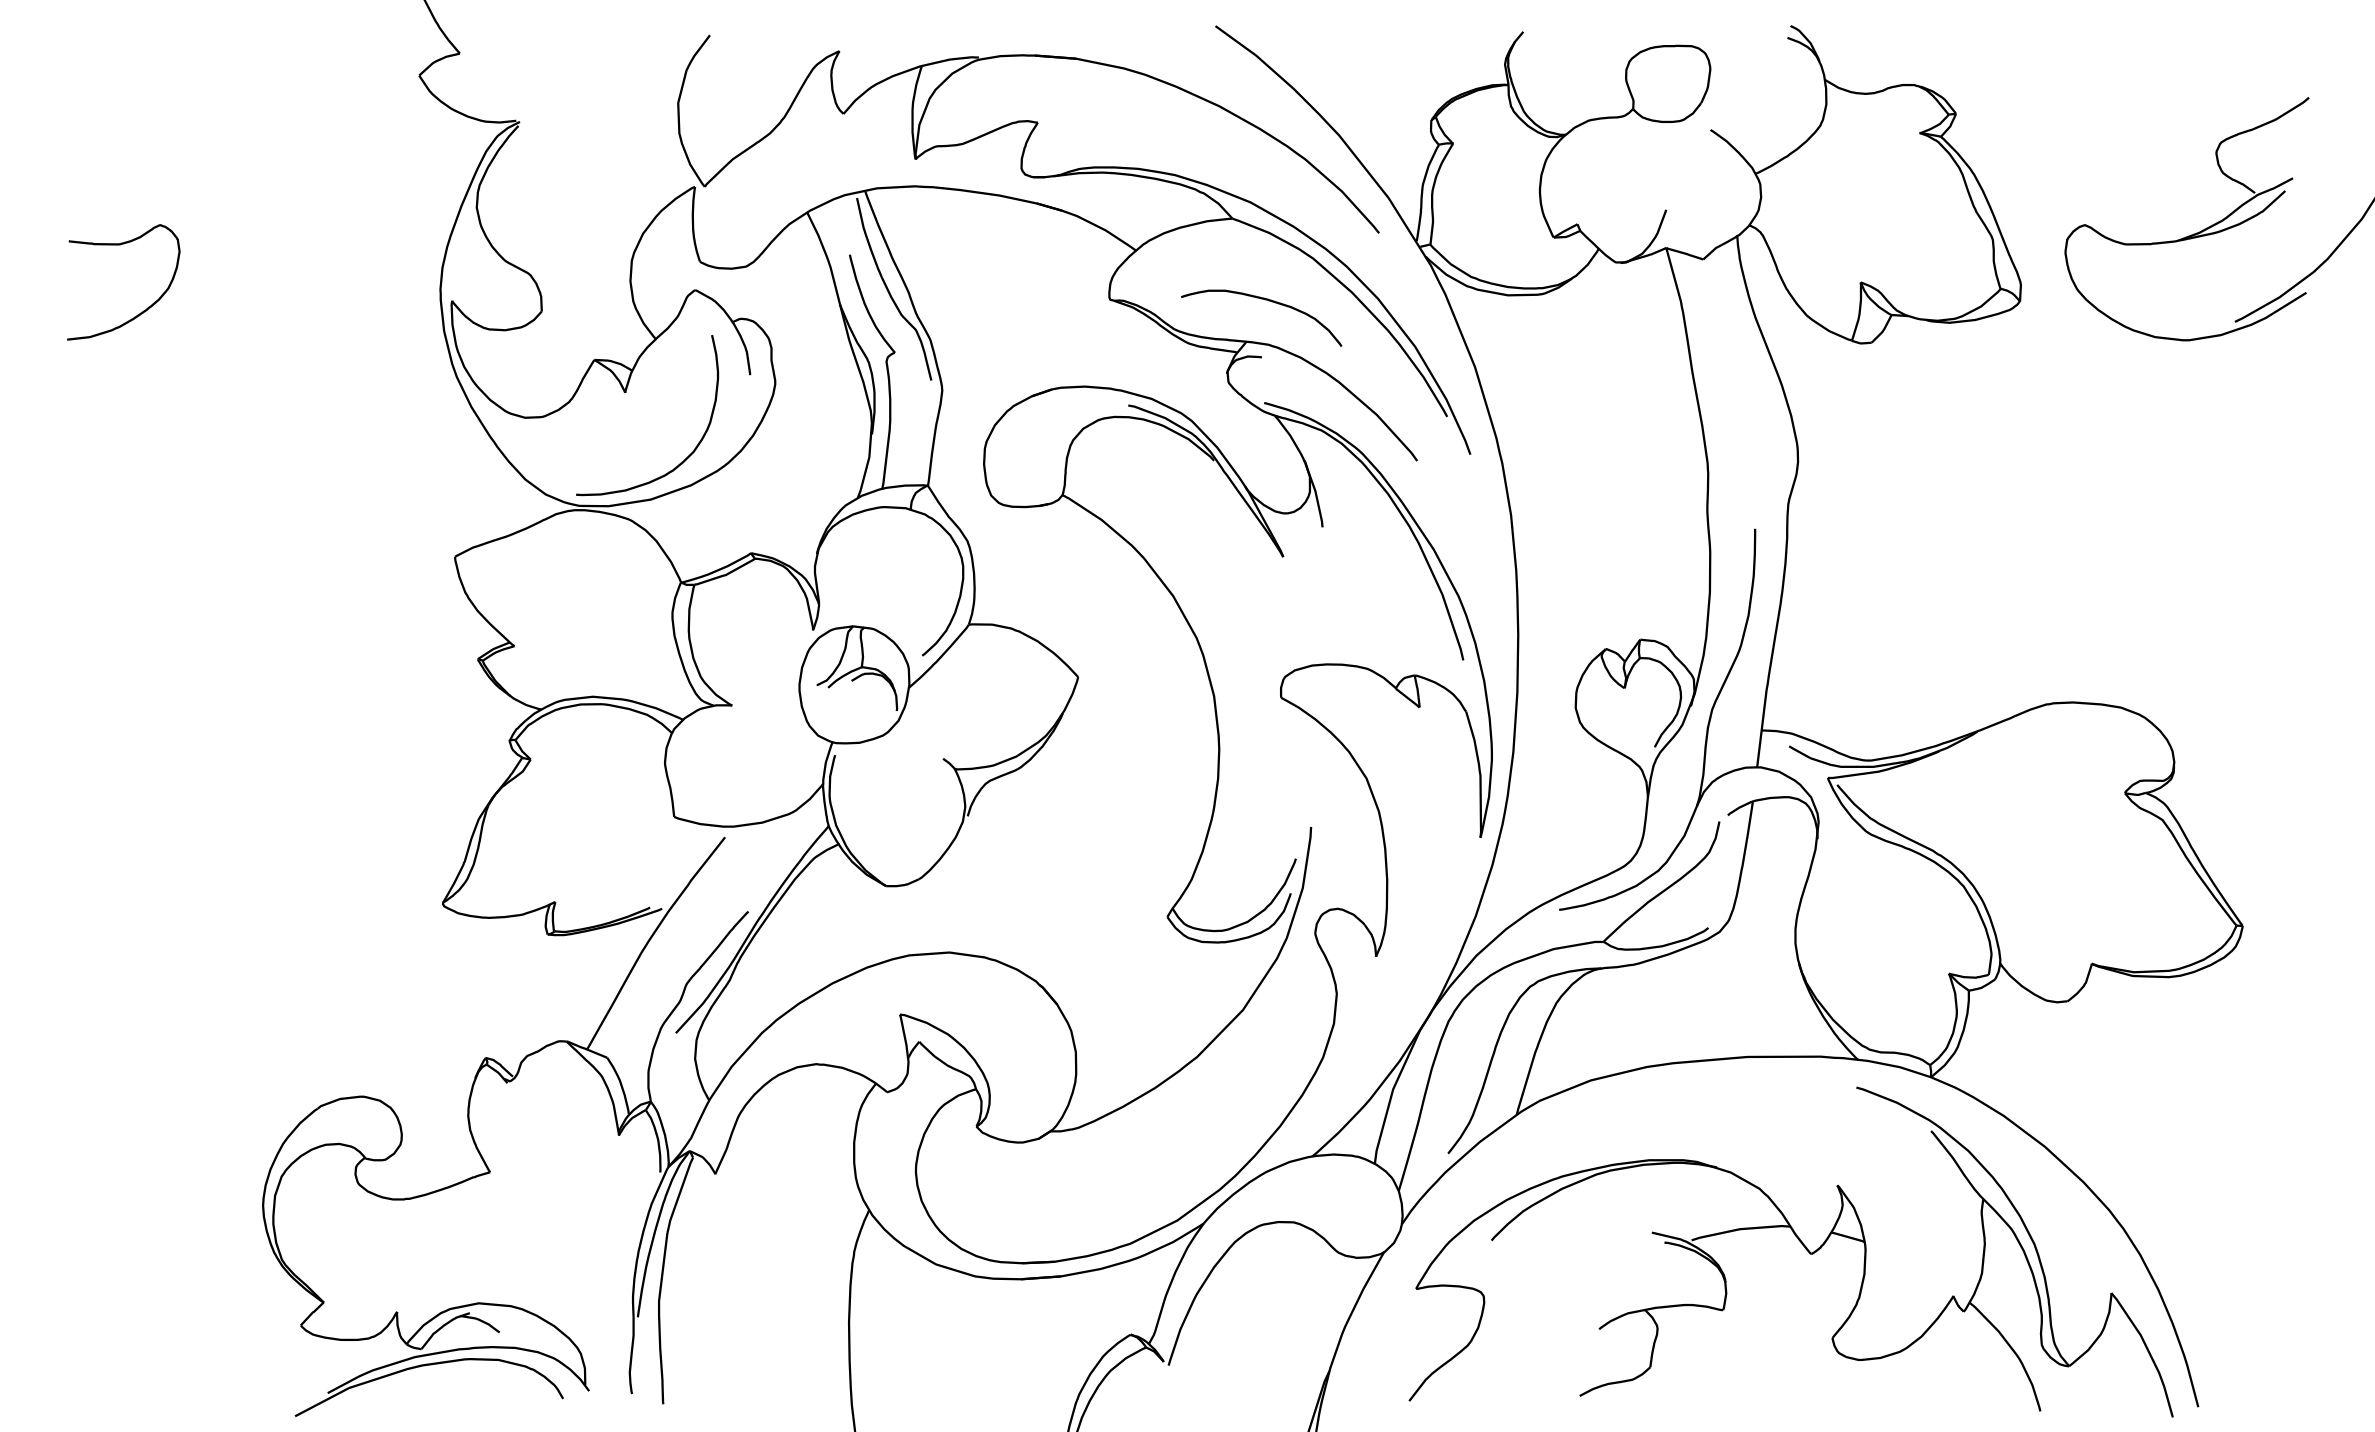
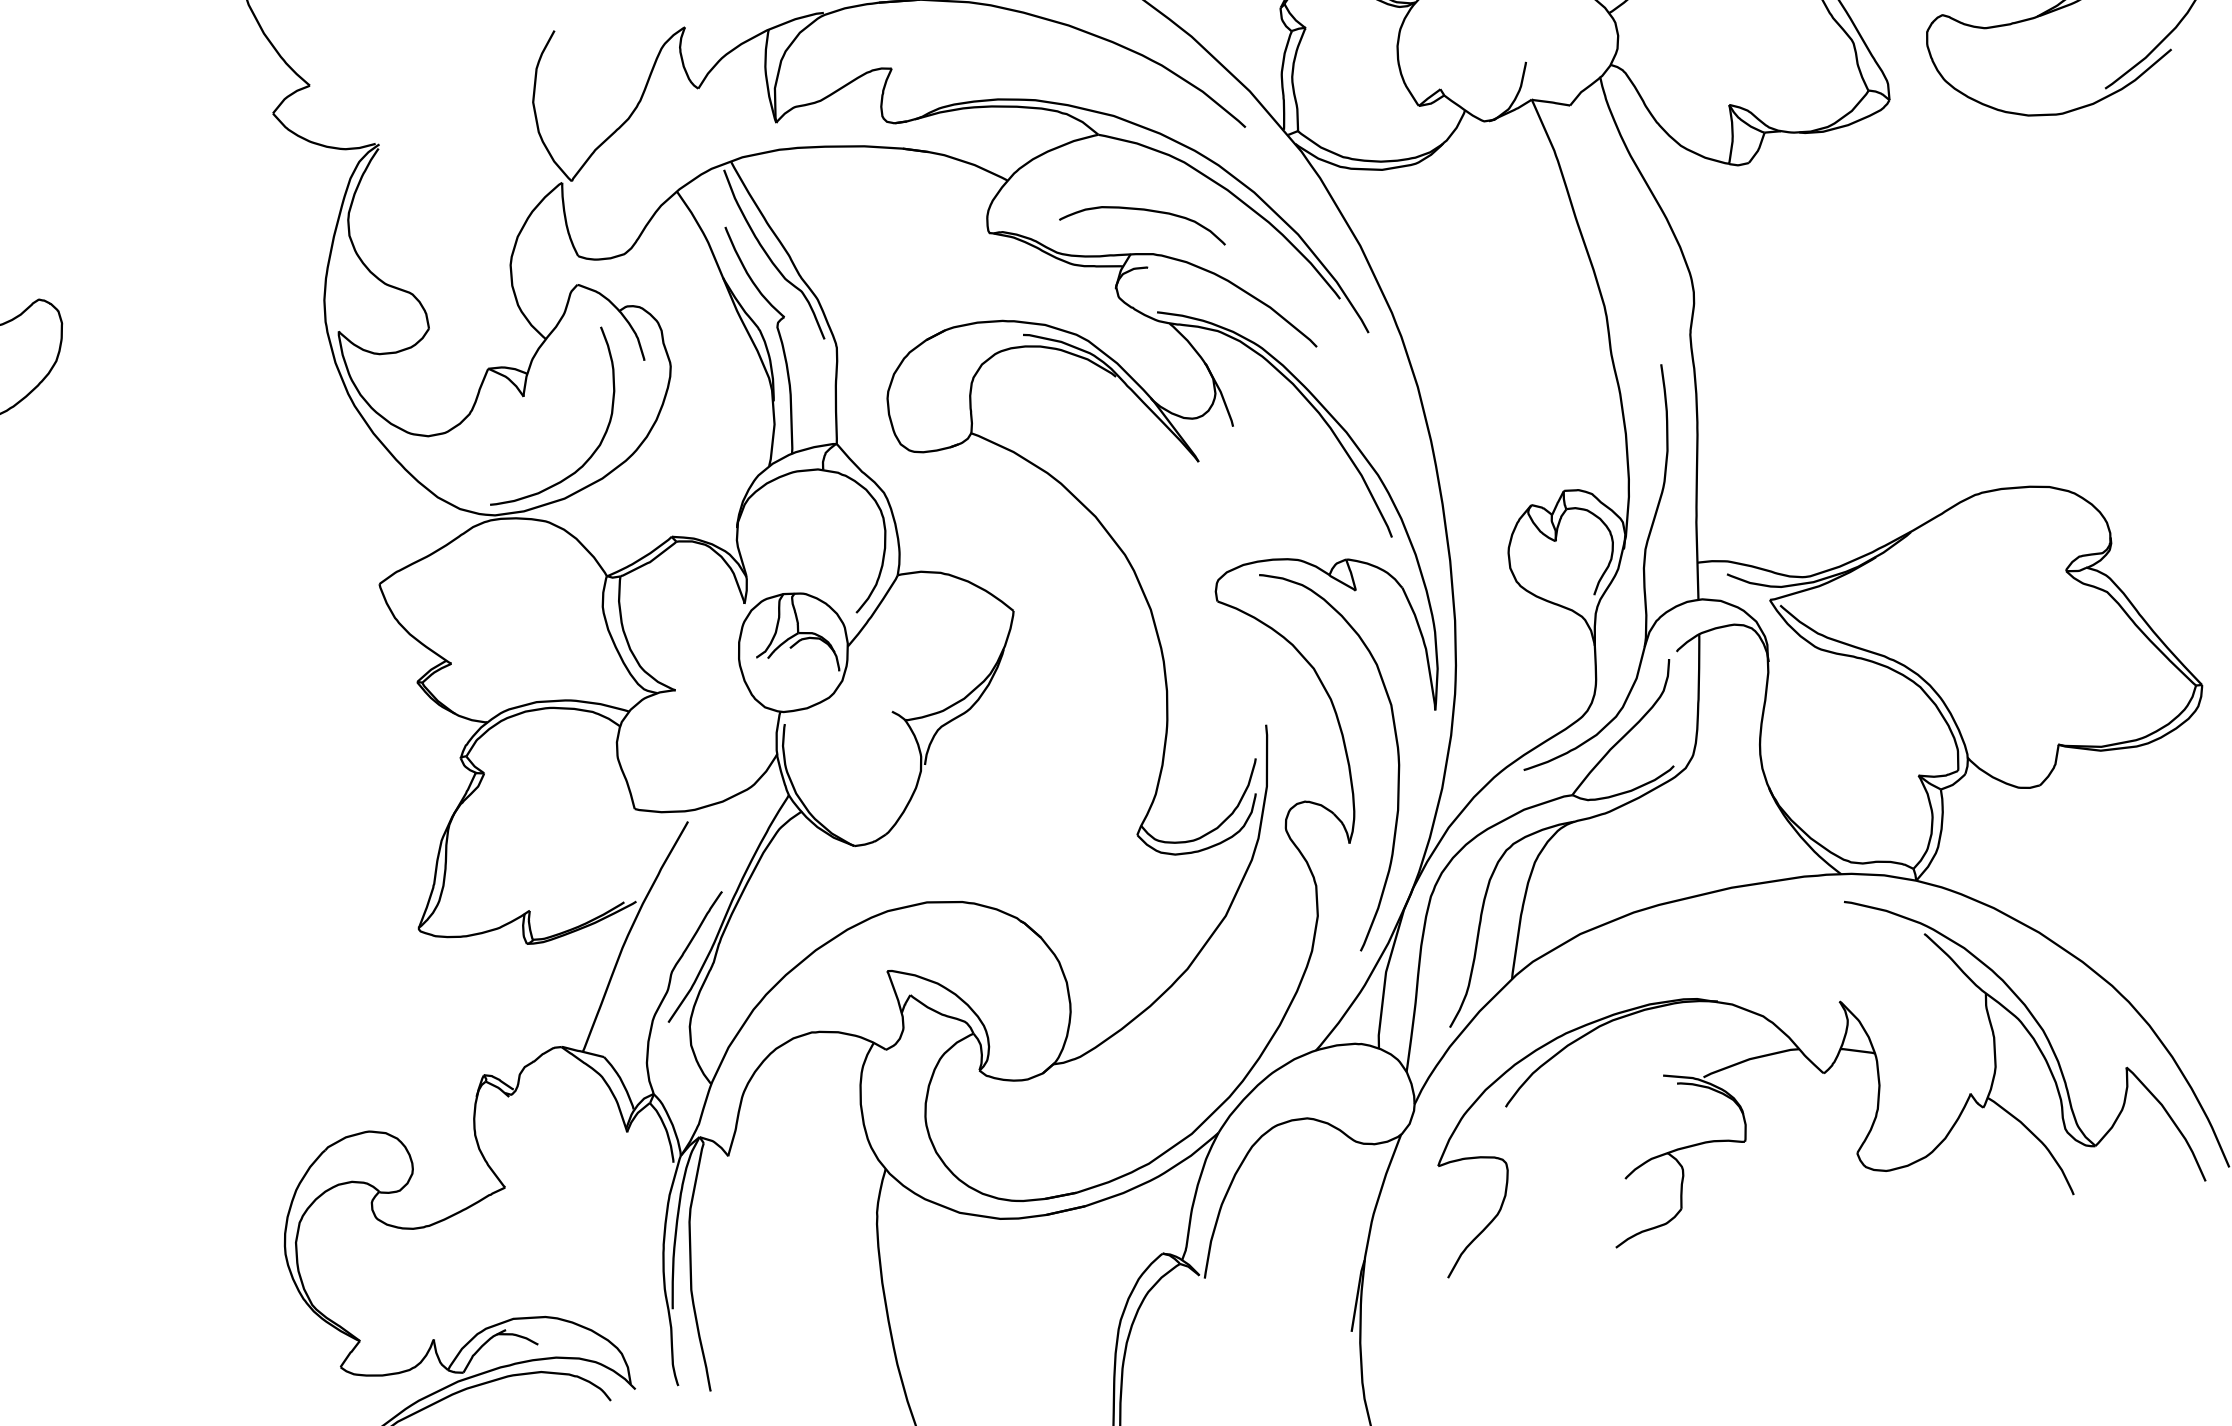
curve: (1436, 871) -> (1396, 750), added

